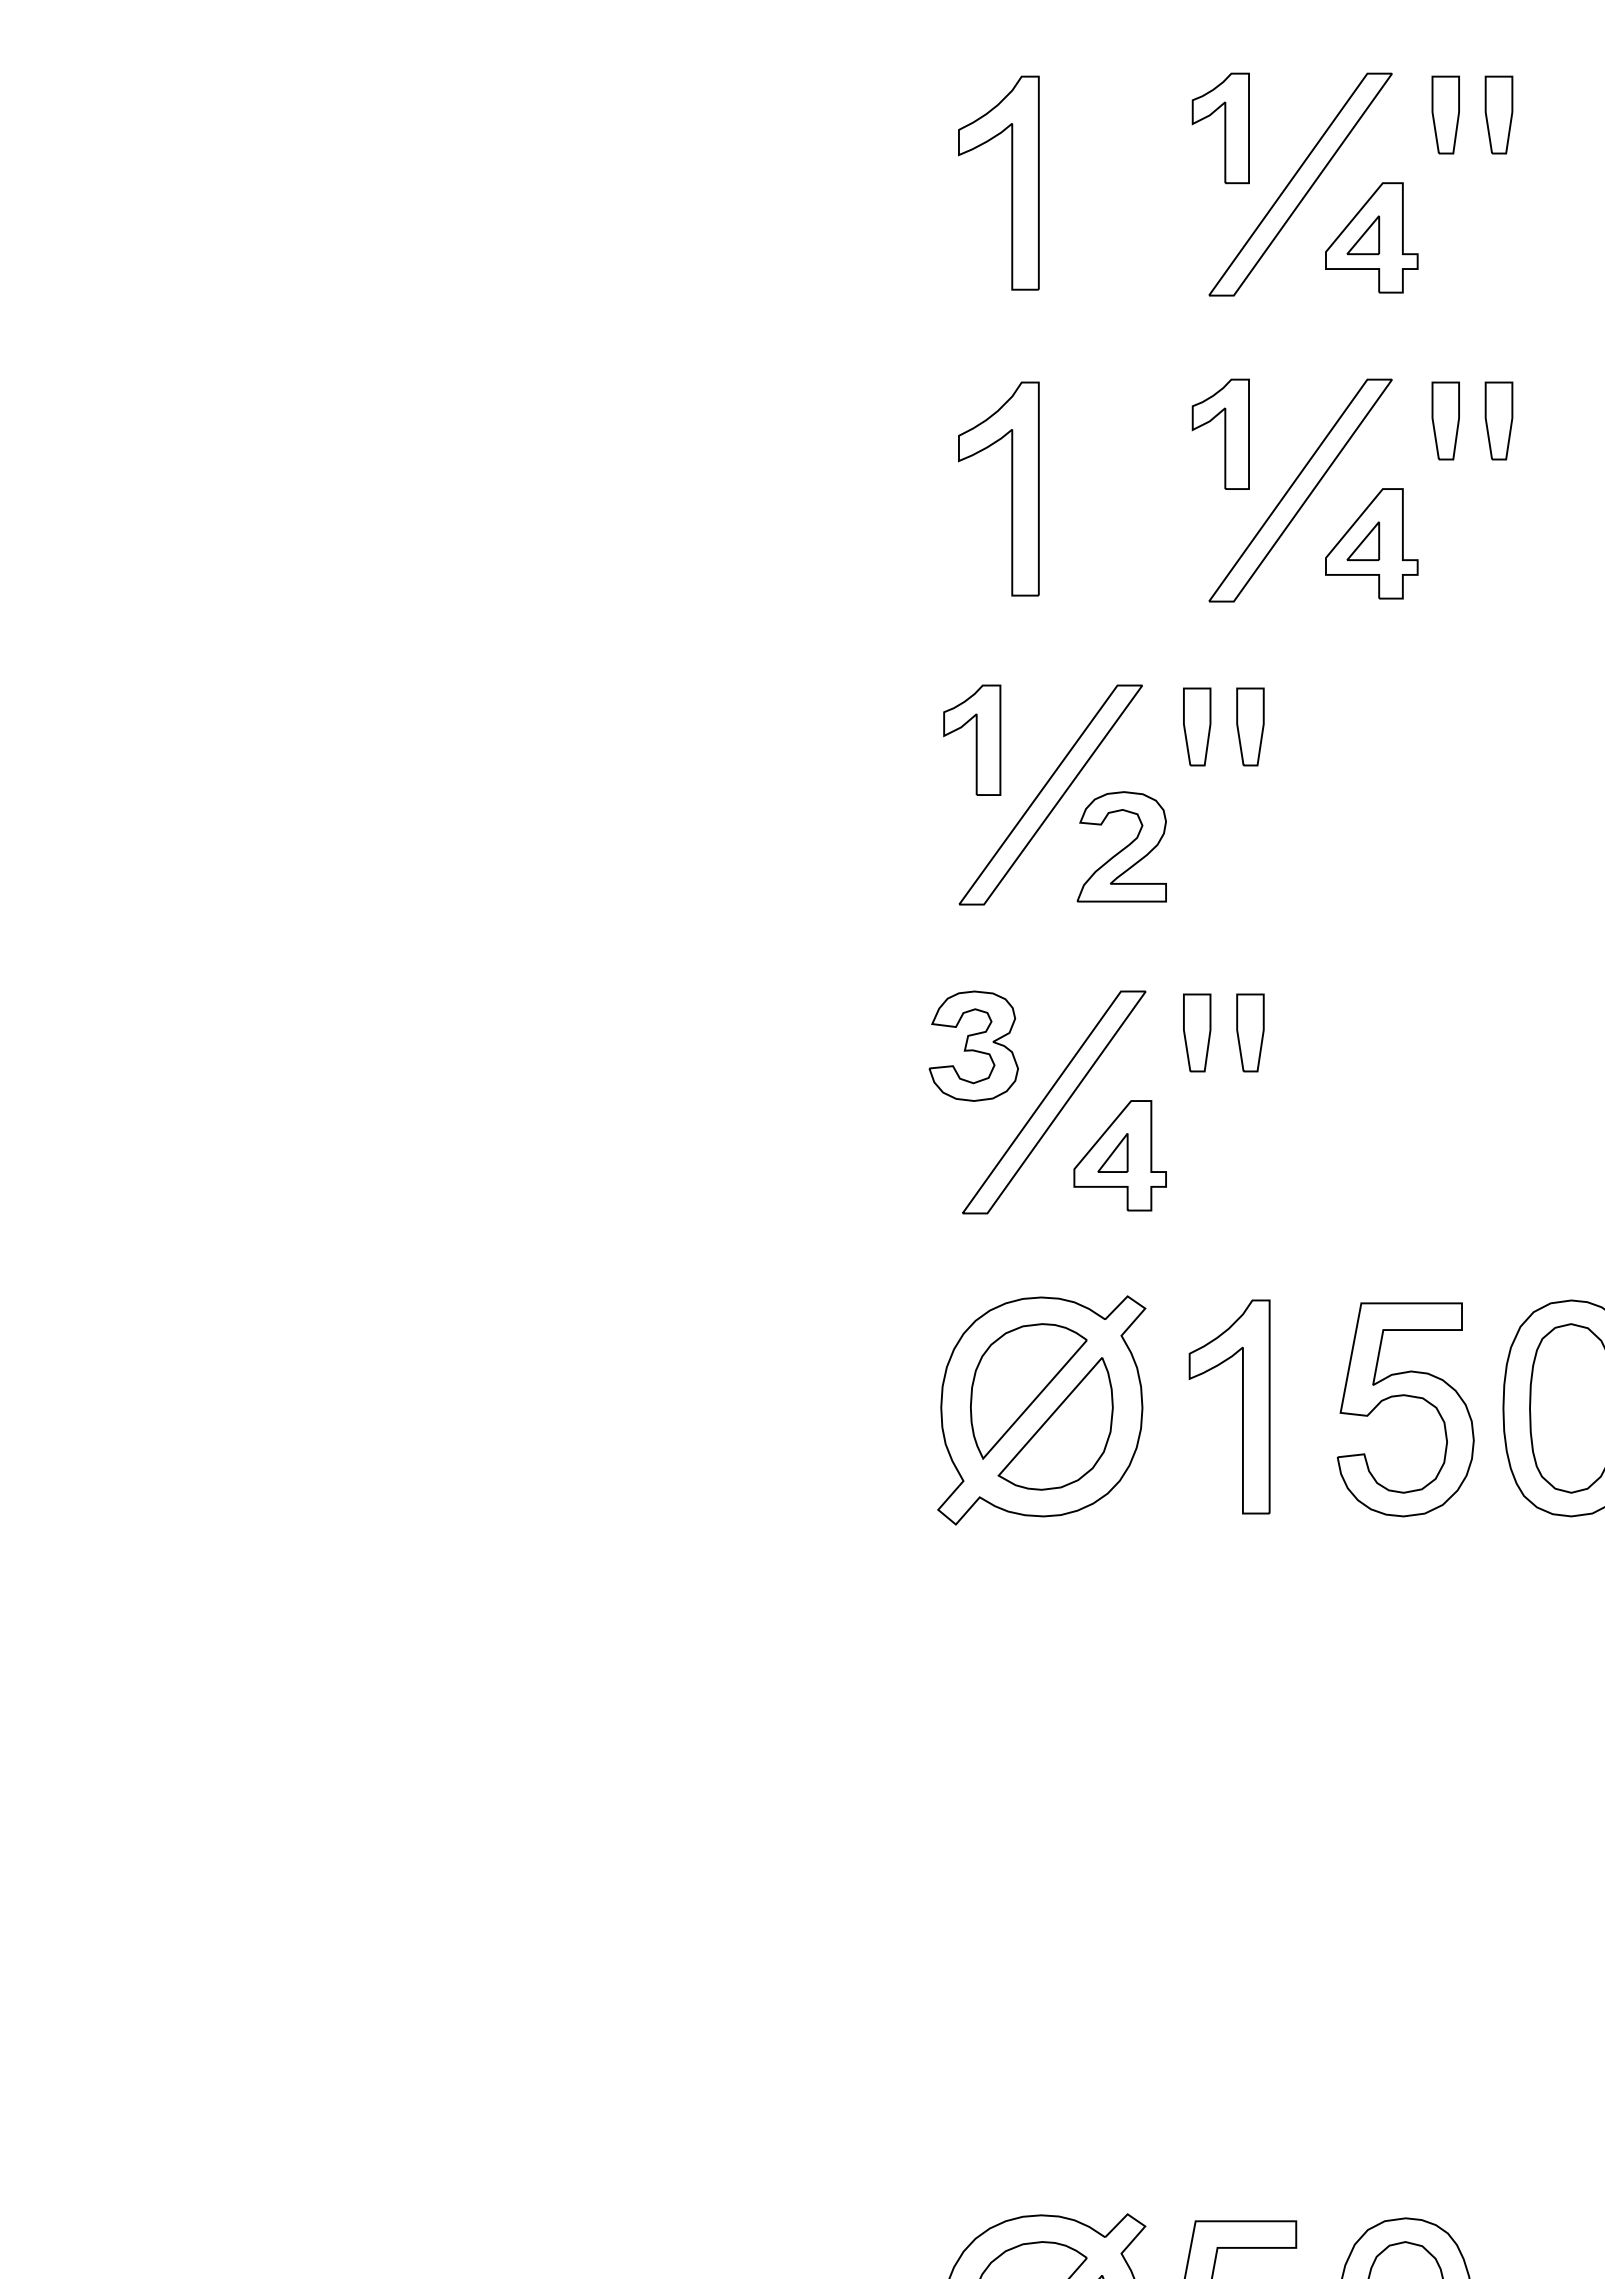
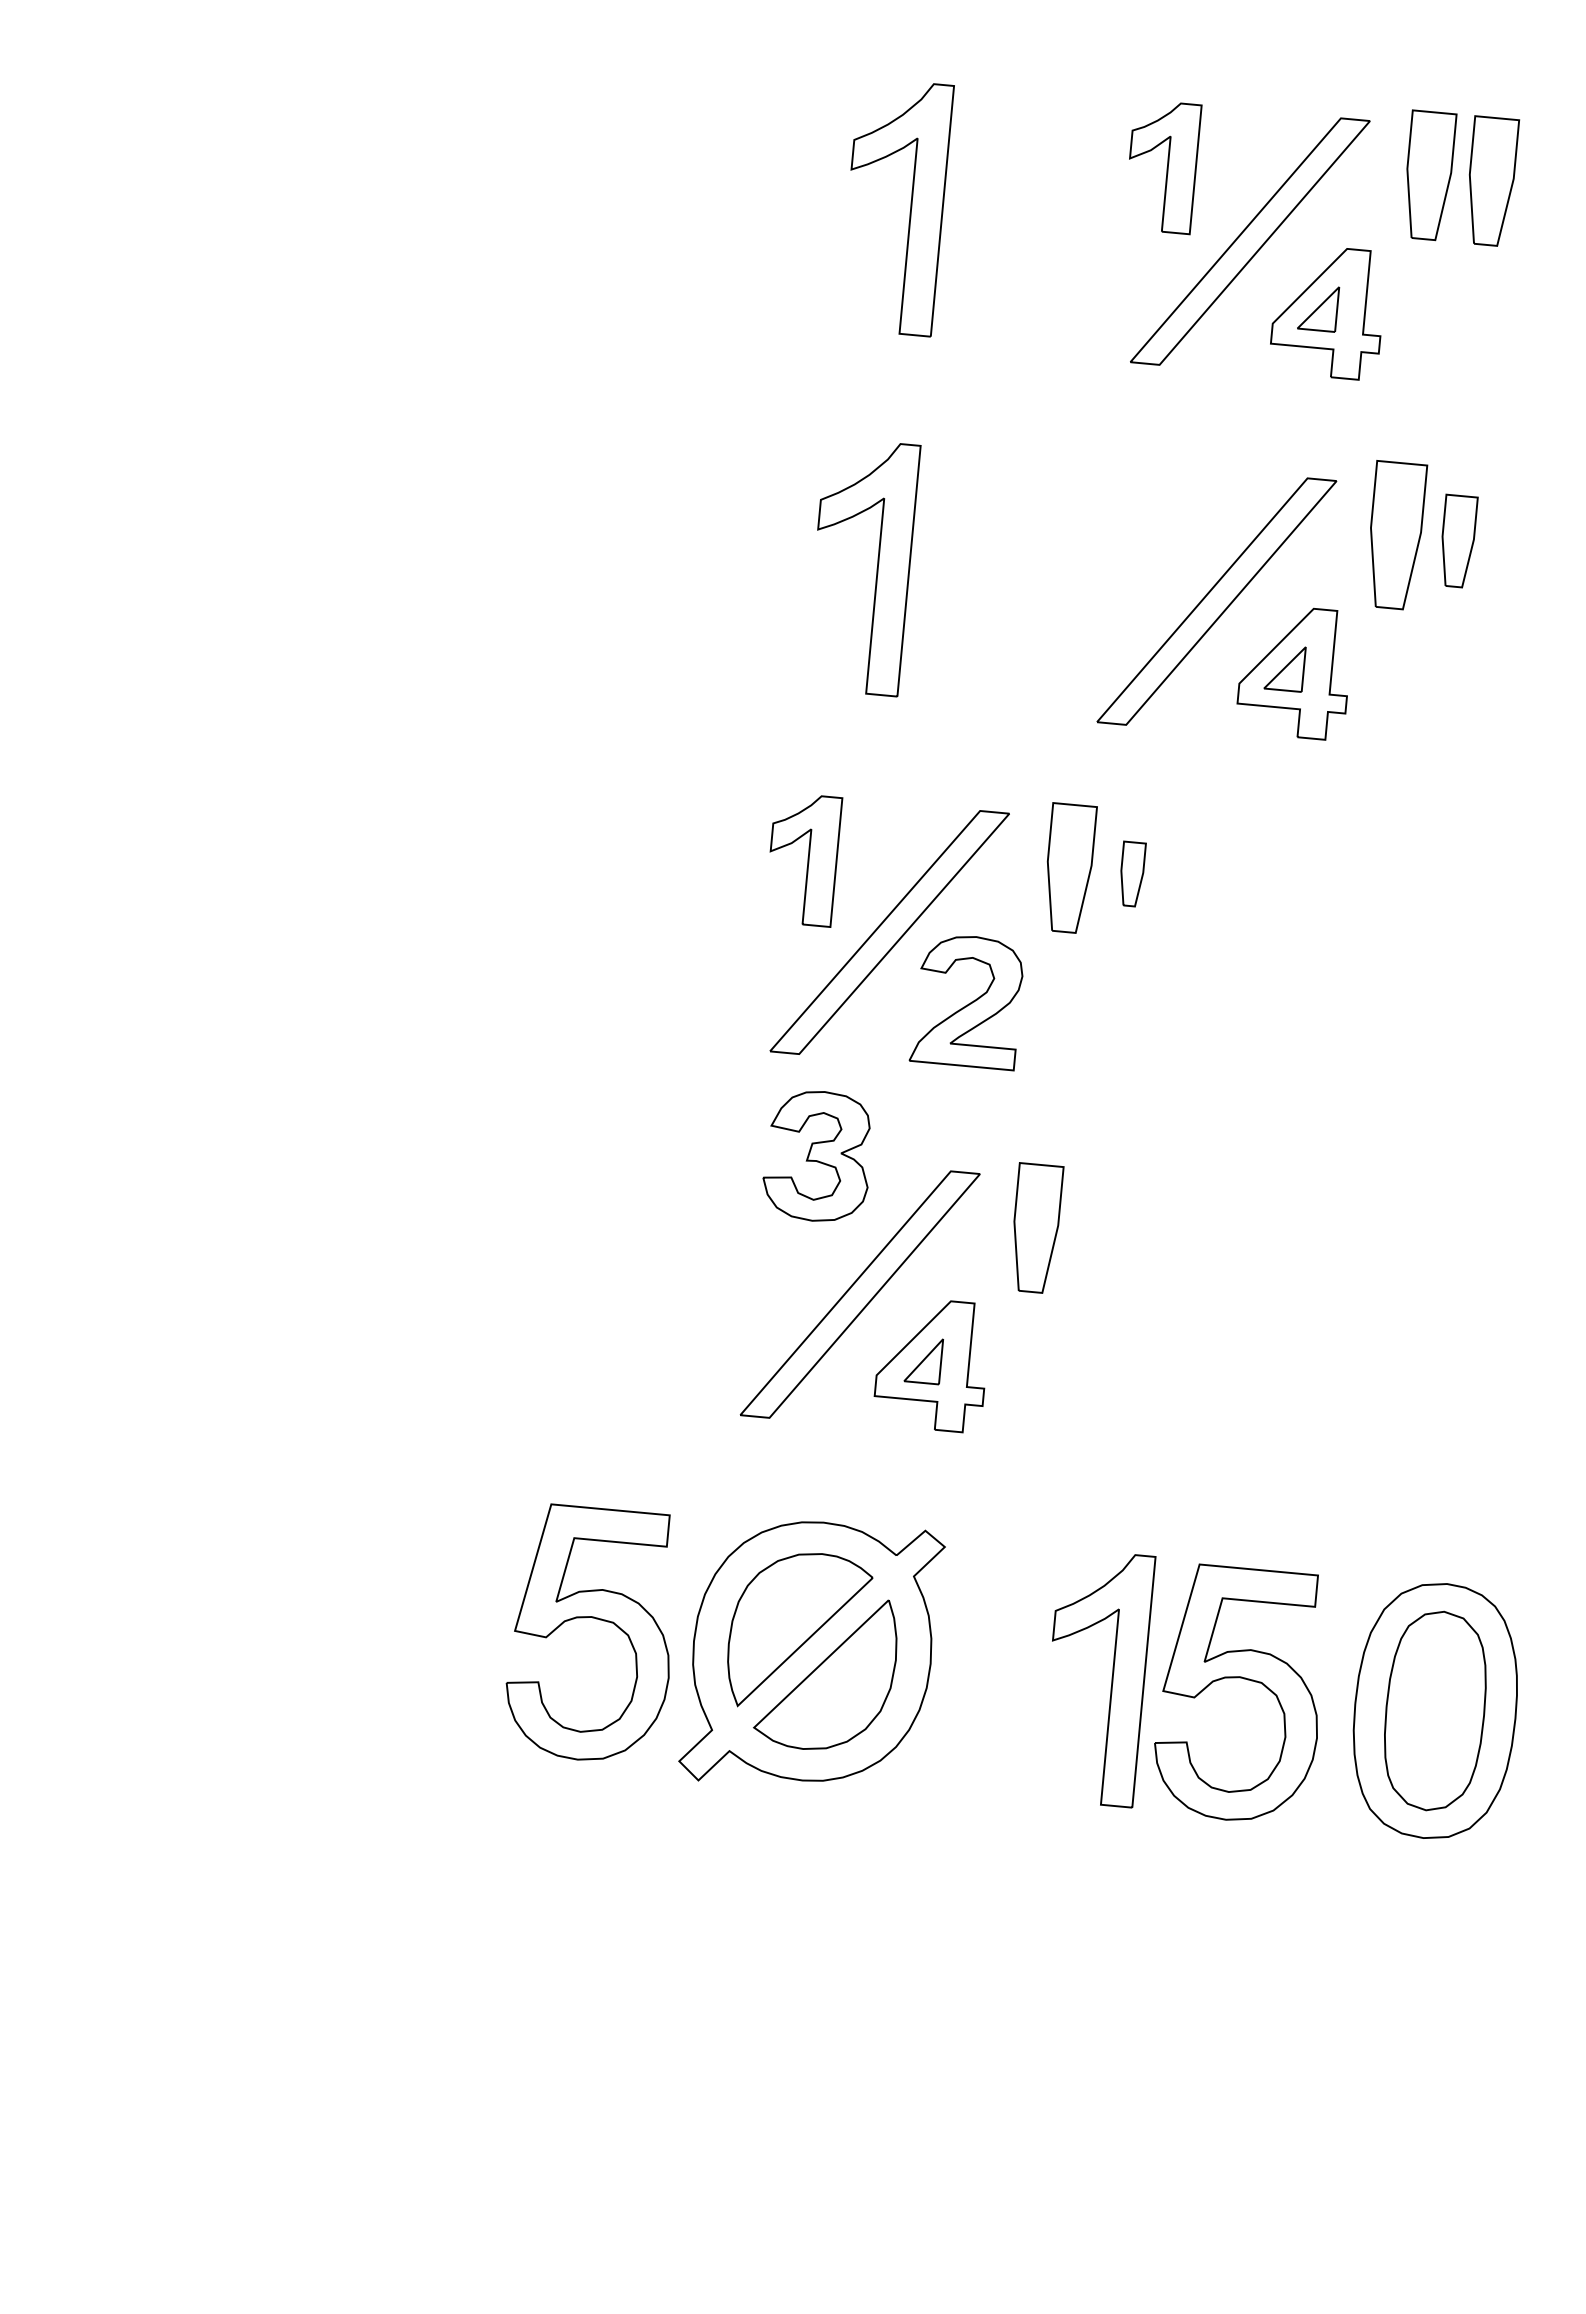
part: (1445, 114) -> (1428, 174), size x1.4
part: (1498, 114) -> (1490, 180), size x1.4
part: (1445, 420) -> (1394, 534), size x1.6
part: (1220, 433) -> (1128, 525), removed
part: (1197, 726) -> (1069, 867), size x1.4
part: (1250, 726) -> (1132, 873), size x0.7
part: (1197, 1032) -> (1036, 1227), size x1.4
part: (1250, 1032) -> (1098, 1233), removed
part: (973, 1045) -> (817, 1155), moved
part: (854, 1396) -> (593, 1618), added
part: (1242, 1406) -> (1112, 1678), moved

